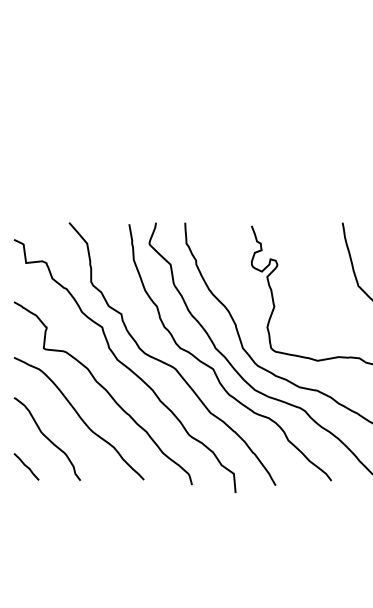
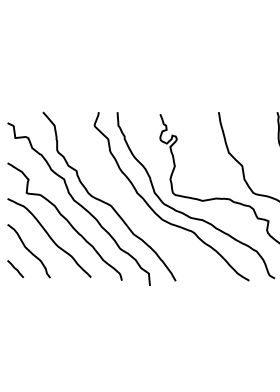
curve: (214, 367) -> (136, 205), removed

